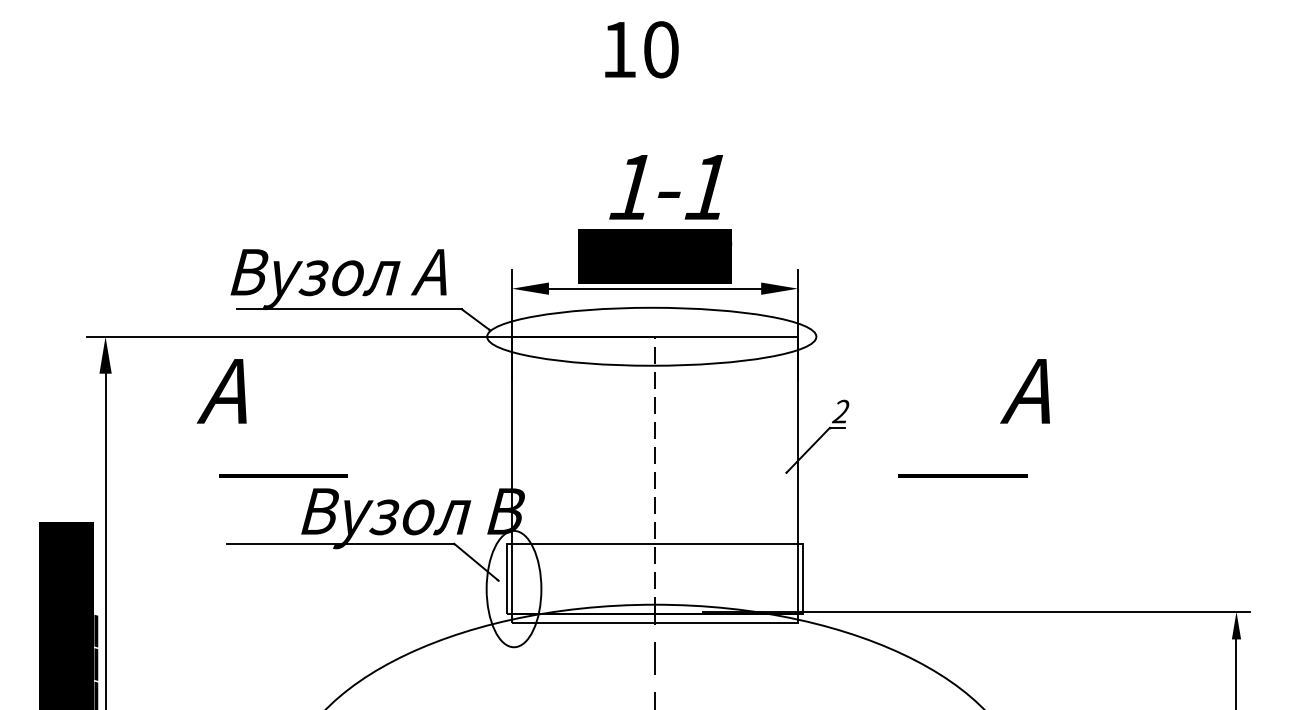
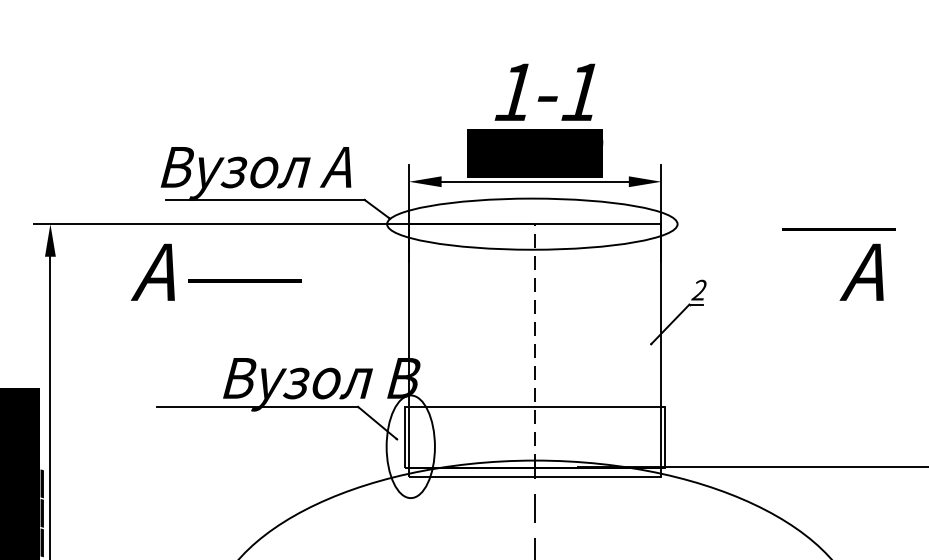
line: (283, 475) -> (244, 280), moved
line: (962, 475) -> (838, 229), moved

